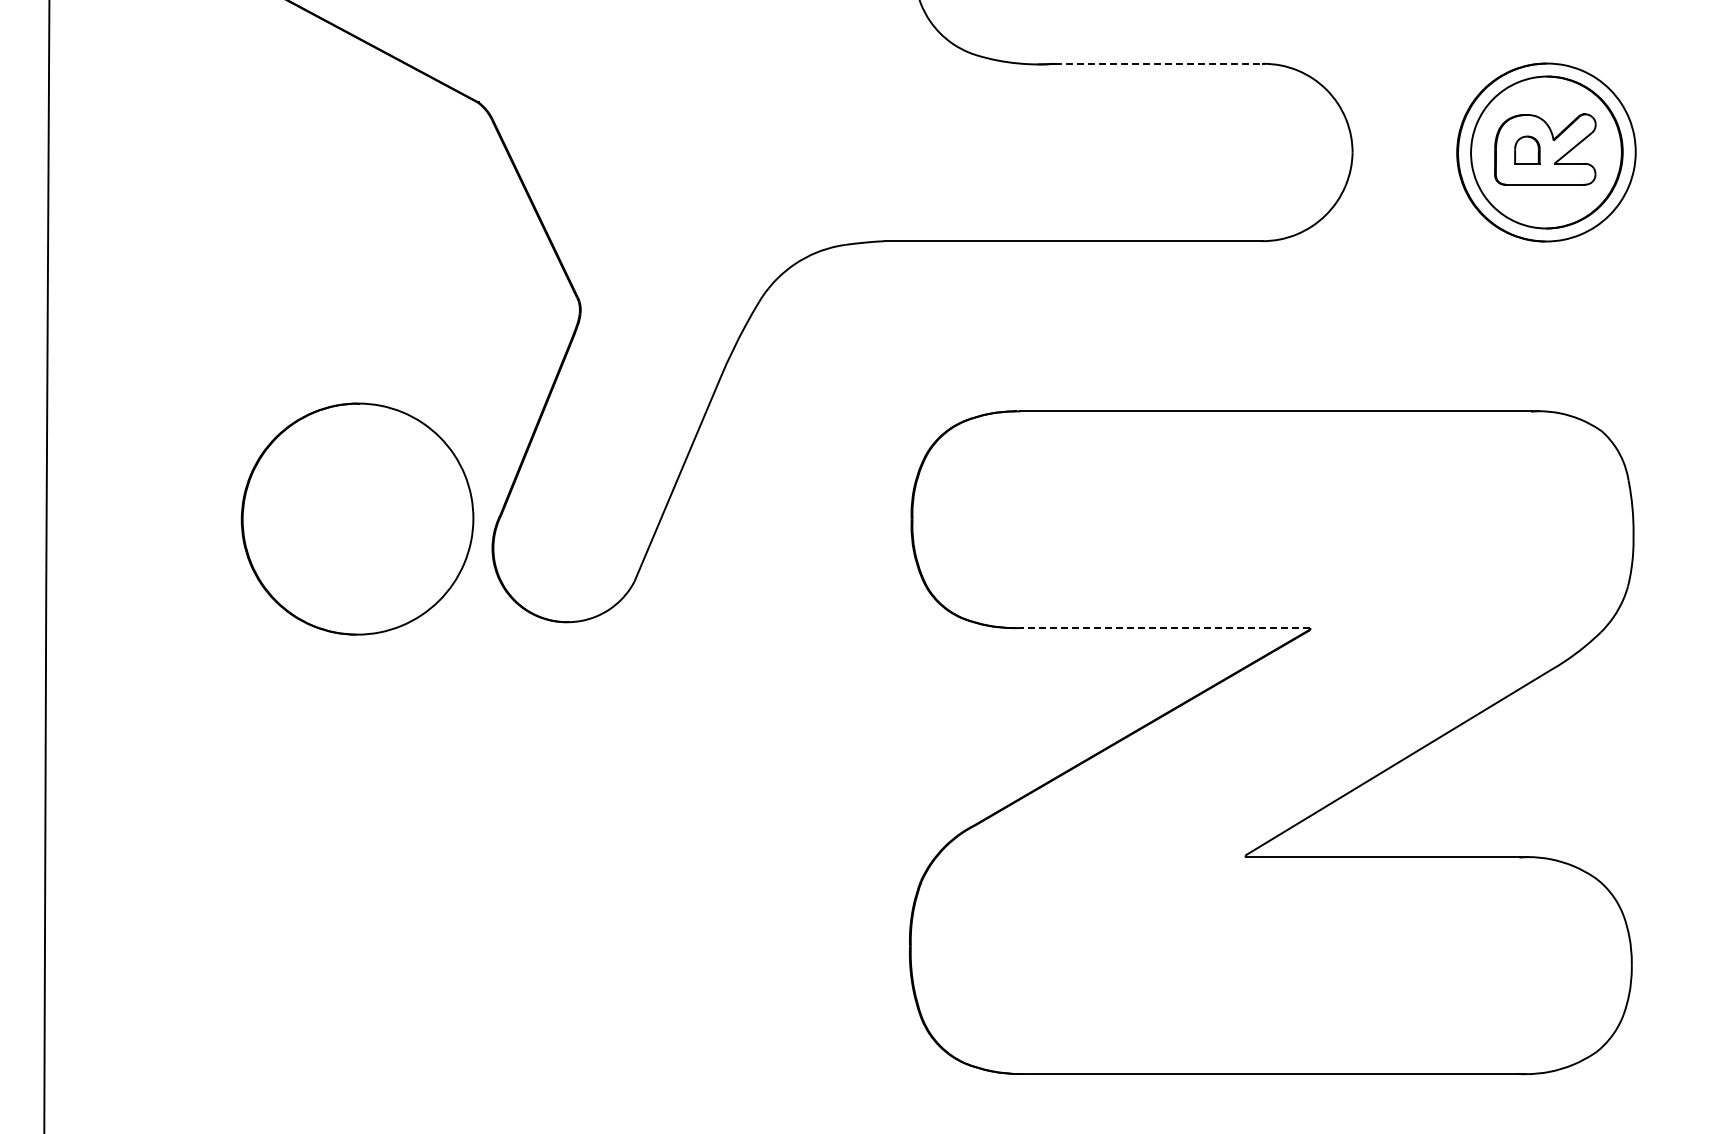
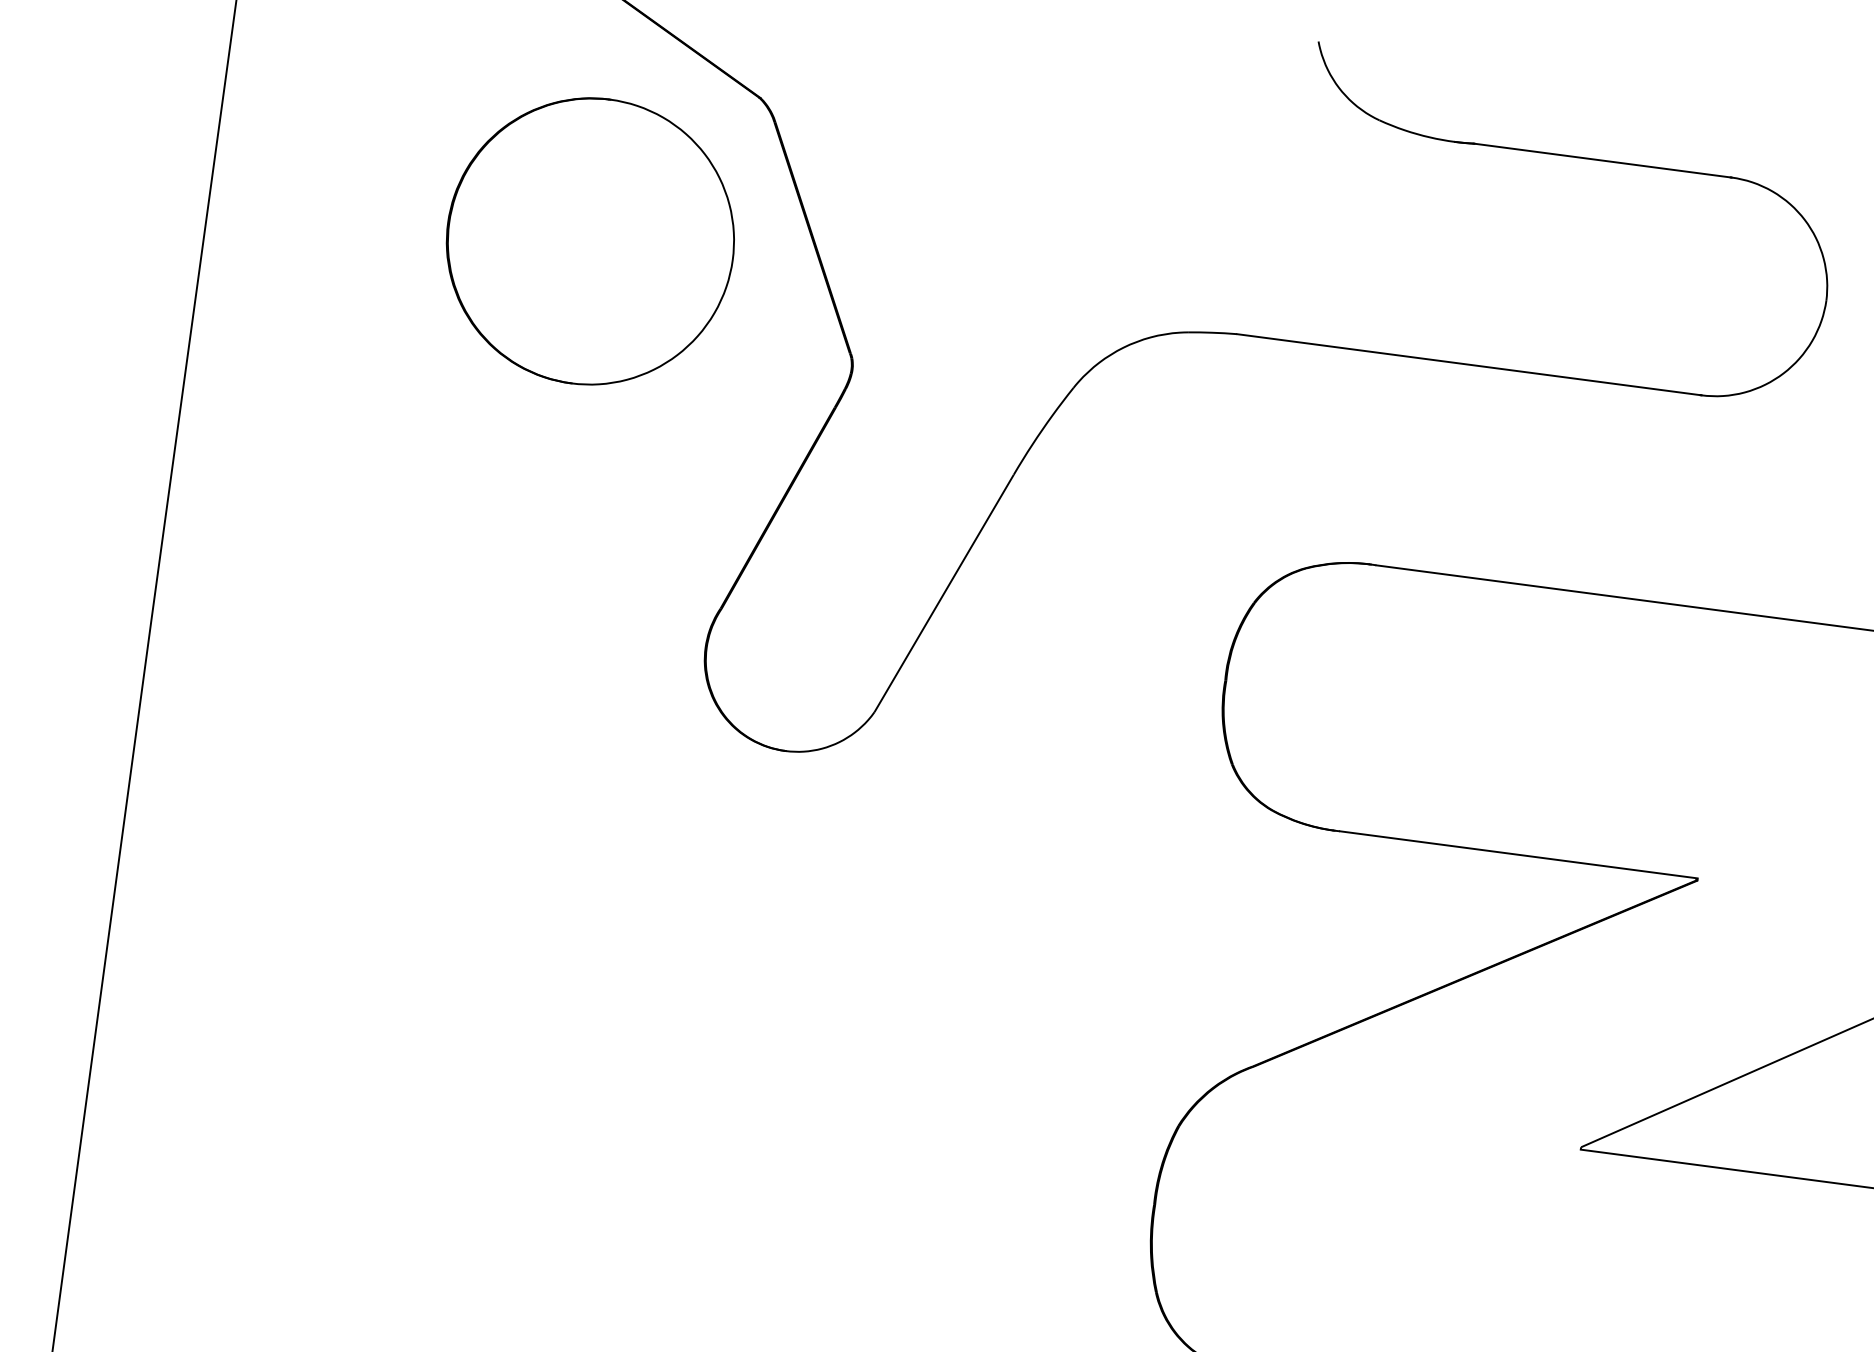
line: (1159, 63) -> (1603, 160), dashed -> solid
part: (357, 518) -> (590, 240), moved
line: (1164, 628) -> (1518, 855), dashed -> solid

